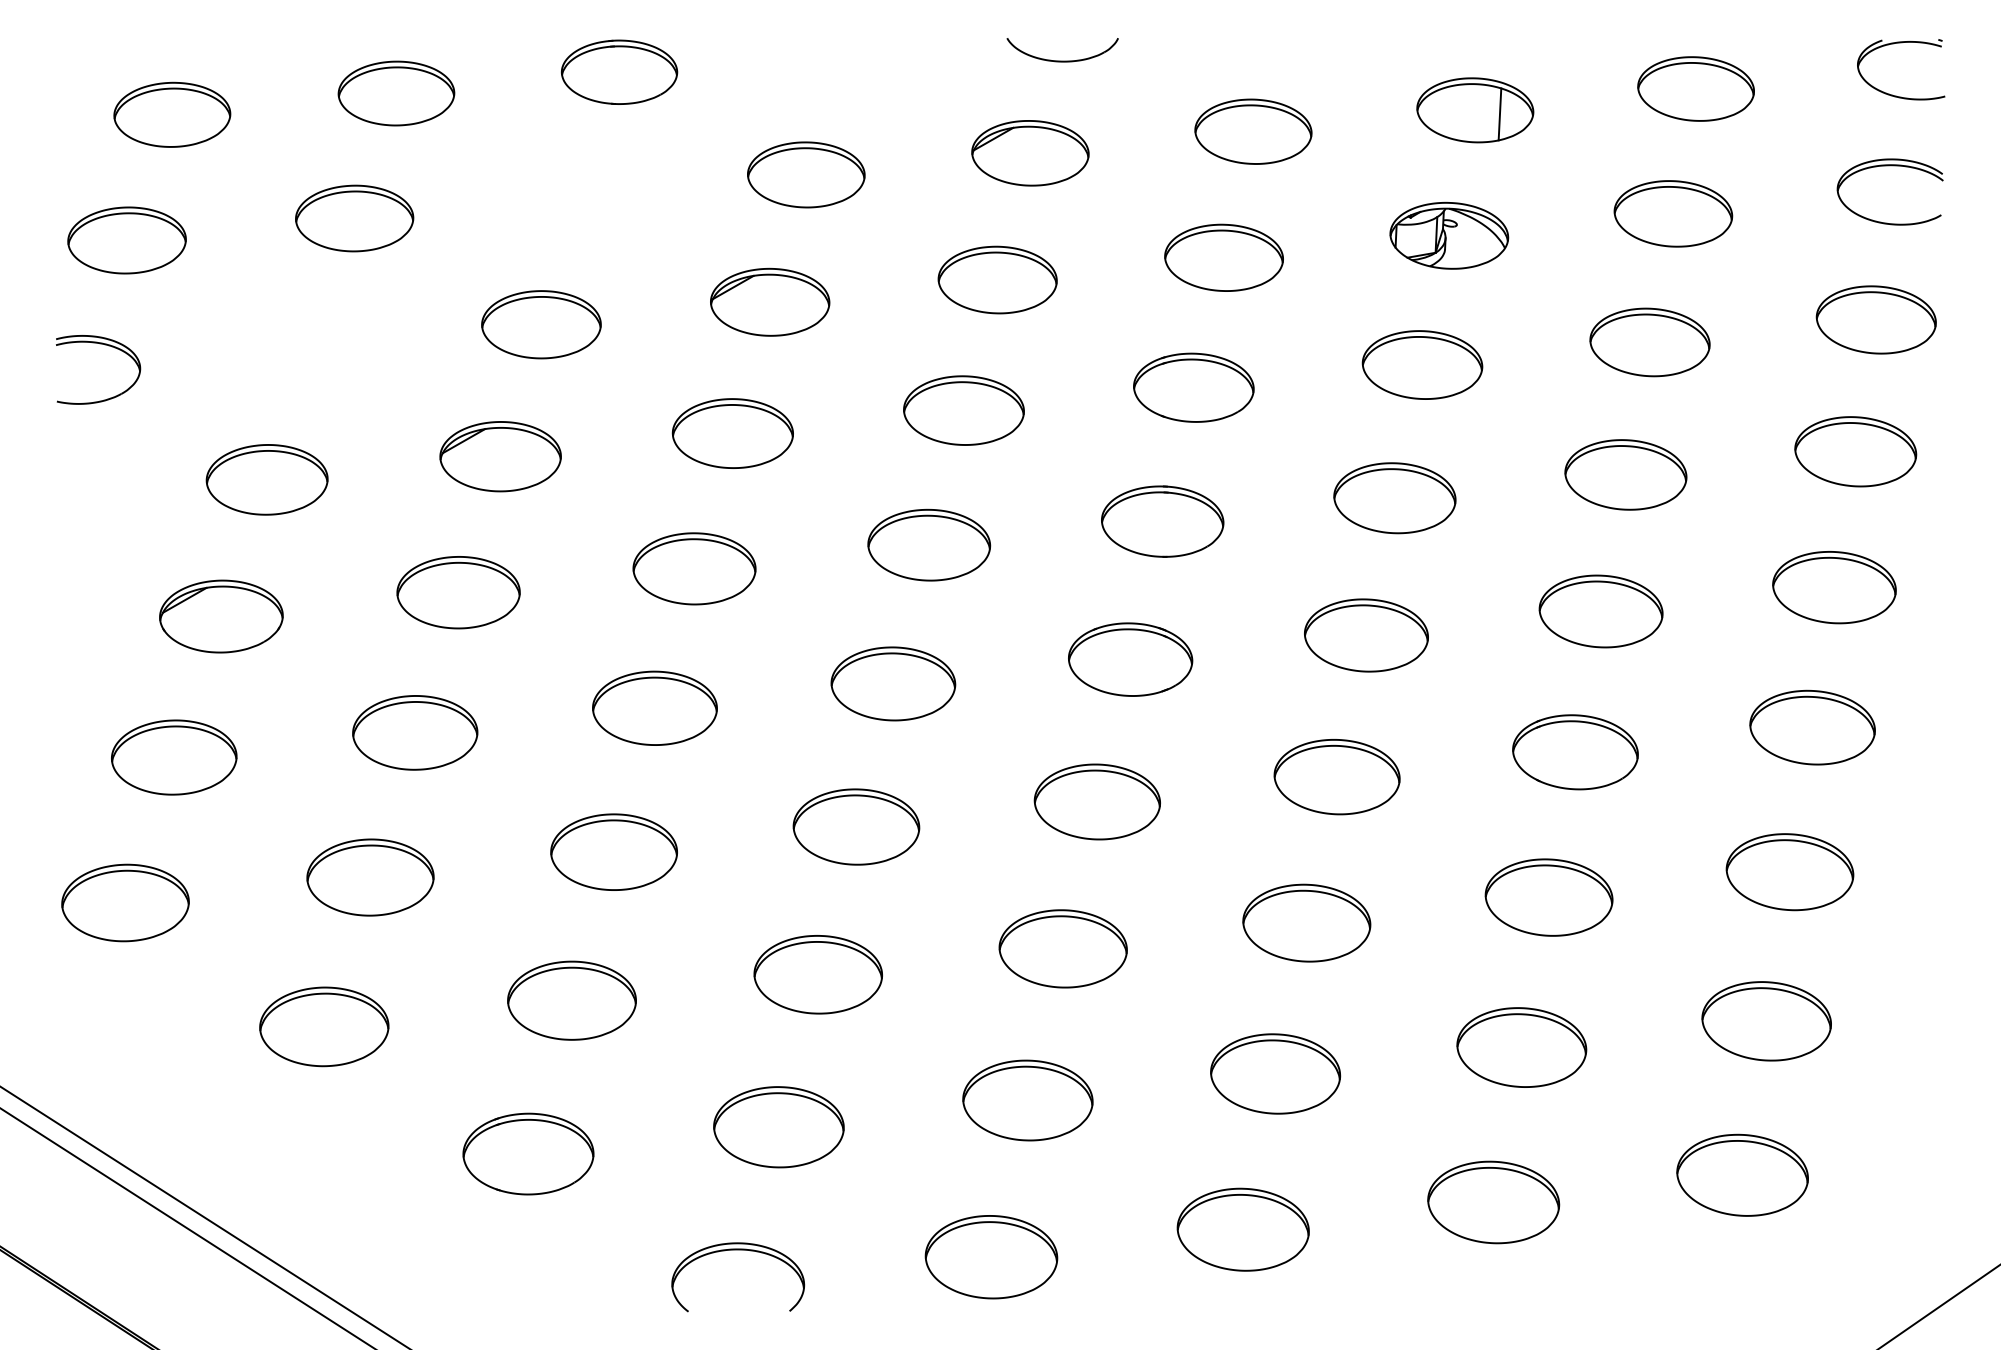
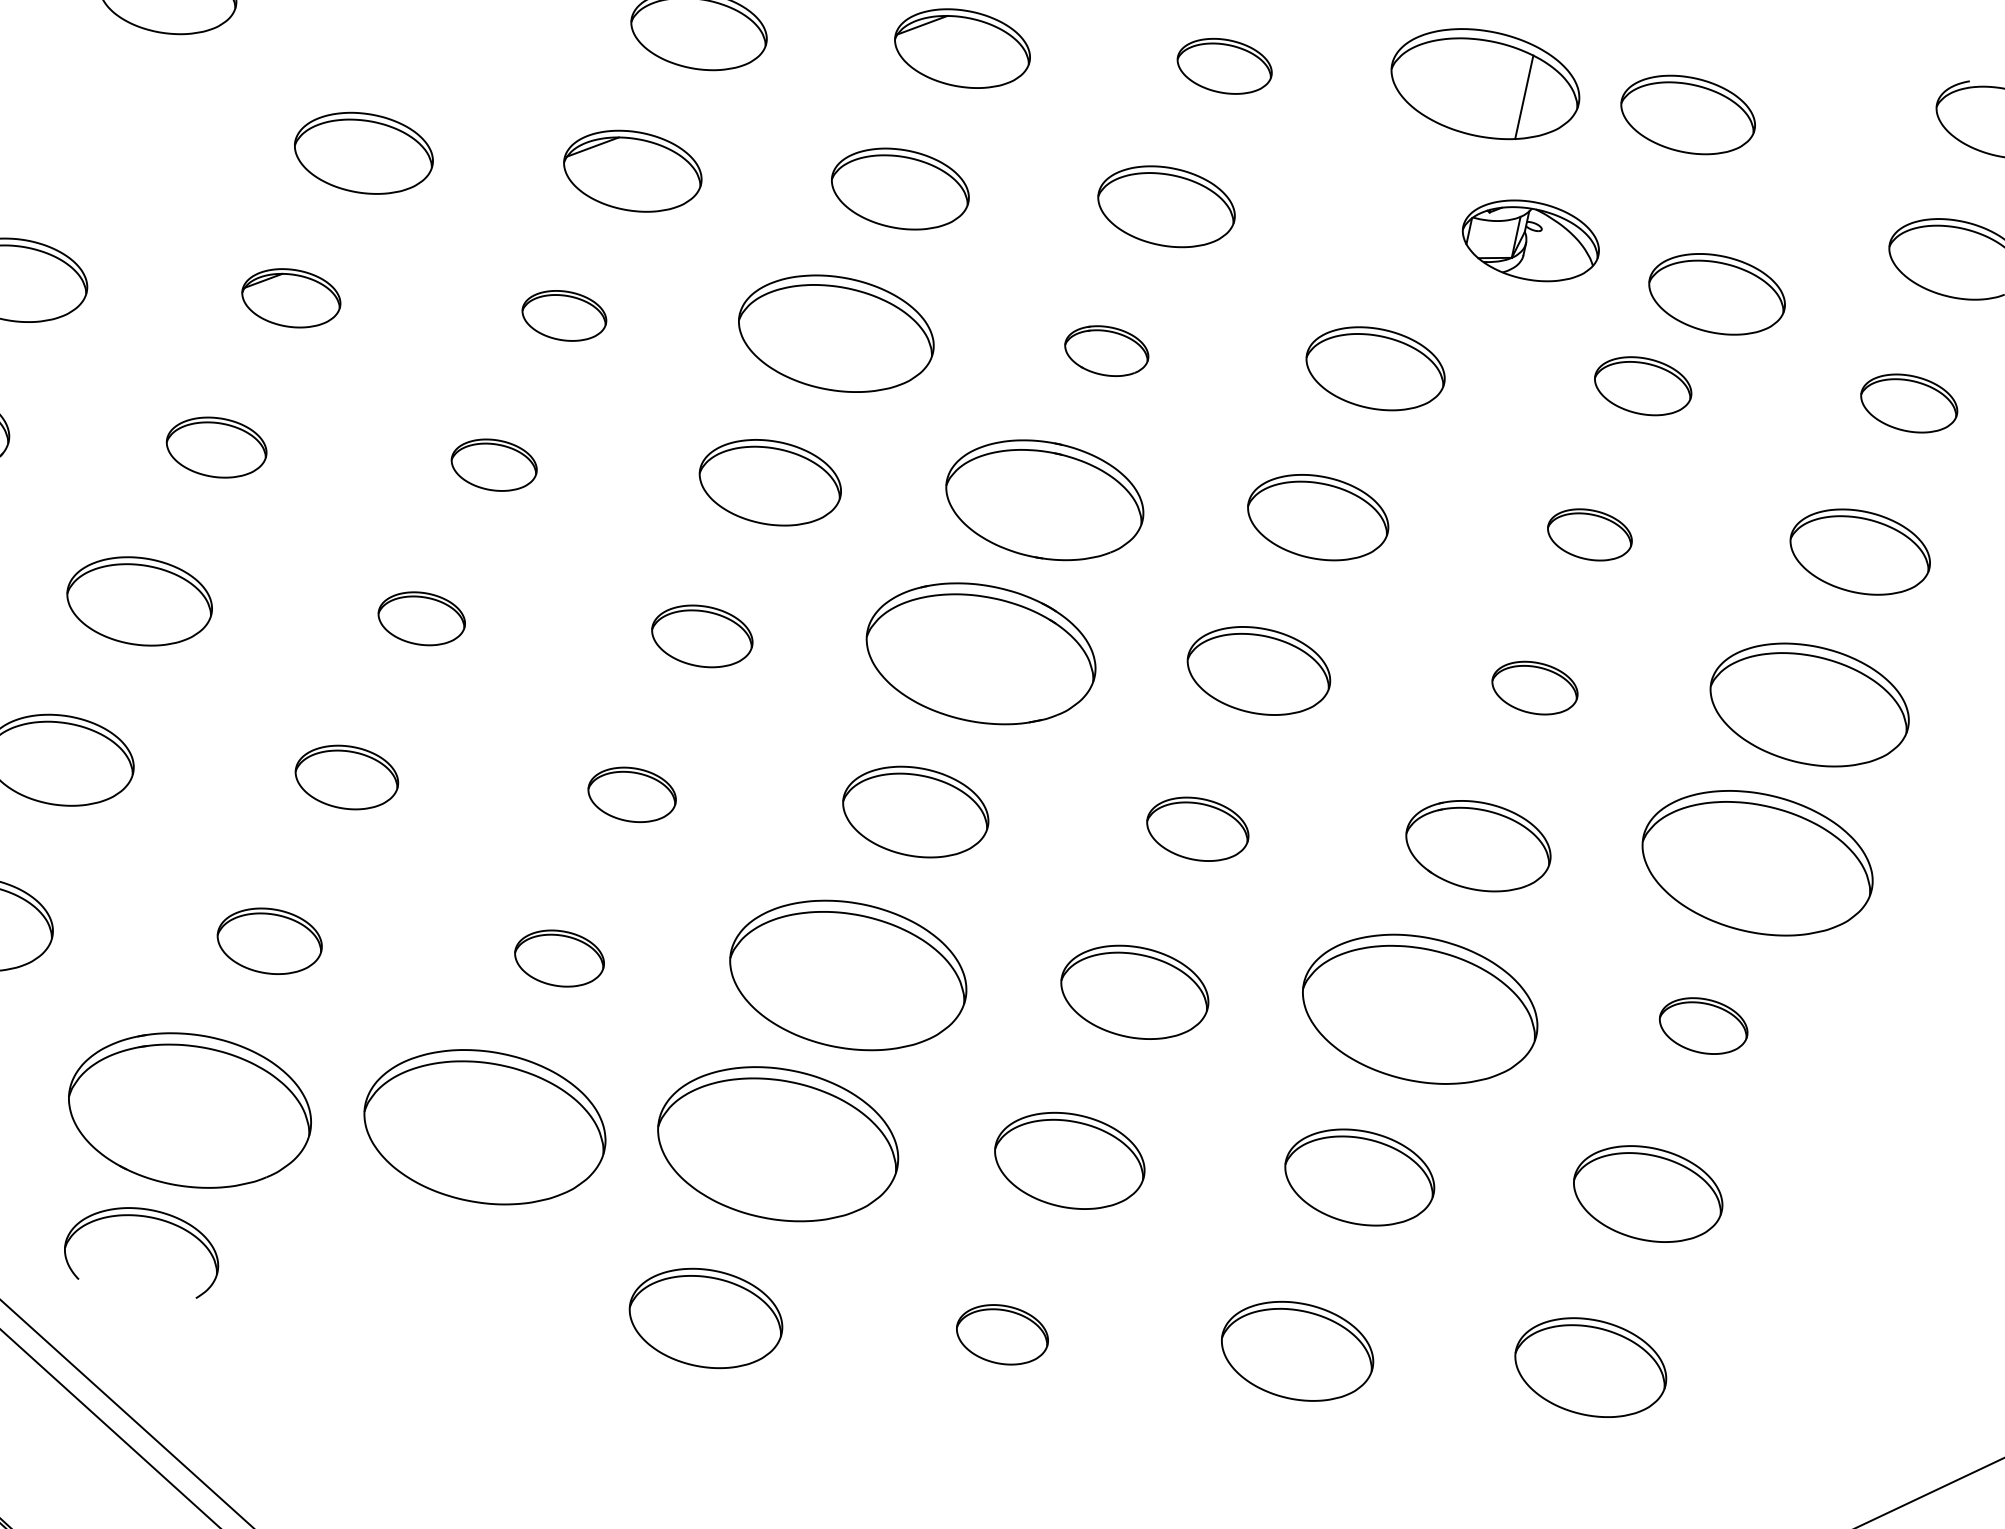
part: (1695, 88) -> (1687, 114), moved
part: (1475, 110) -> (1485, 84), size x1.4
part: (1253, 131) -> (1224, 66), size x0.7
part: (1673, 213) -> (1717, 293), moved
part: (1449, 235) -> (1531, 240), moved
part: (1875, 319) -> (1908, 402), size x0.7
part: (1649, 342) -> (1642, 386), size x0.7
part: (1193, 387) -> (1106, 350), size x0.6
part: (963, 410) -> (835, 333), size x1.4
part: (732, 433) -> (564, 315), size x0.6
part: (500, 456) -> (291, 297), size x0.7
part: (1625, 474) -> (1589, 534), size x0.6
part: (1162, 521) -> (1044, 499), size x1.4
part: (694, 568) -> (494, 464), size x0.6
part: (1834, 587) -> (1809, 705), size x1.4
part: (458, 592) -> (216, 447), size x0.7
part: (1600, 611) -> (1534, 688), size x0.6
part: (1130, 659) -> (981, 653), size x1.6
part: (893, 683) -> (702, 635), size x0.7
part: (654, 707) -> (421, 617), size x0.6
part: (1812, 727) -> (1757, 862), size x1.6
part: (1336, 777) -> (1197, 829), size x0.7
part: (856, 826) -> (632, 794), size x0.6
part: (613, 851) -> (346, 776), size x0.7
part: (1789, 872) -> (1703, 1026), size x0.6
part: (1548, 897) -> (1419, 1008), size x1.6
part: (1062, 948) -> (847, 974), size x1.6
part: (817, 974) -> (558, 958), size x0.6
part: (571, 1000) -> (269, 941), size x0.7
part: (1027, 1100) -> (777, 1144), size x1.6
part: (778, 1127) -> (484, 1127), size x1.6
part: (528, 1153) -> (190, 1109), size x1.6
part: (1242, 1229) -> (1001, 1334), size x0.6
part: (738, 1250) -> (148, 1218), moved

